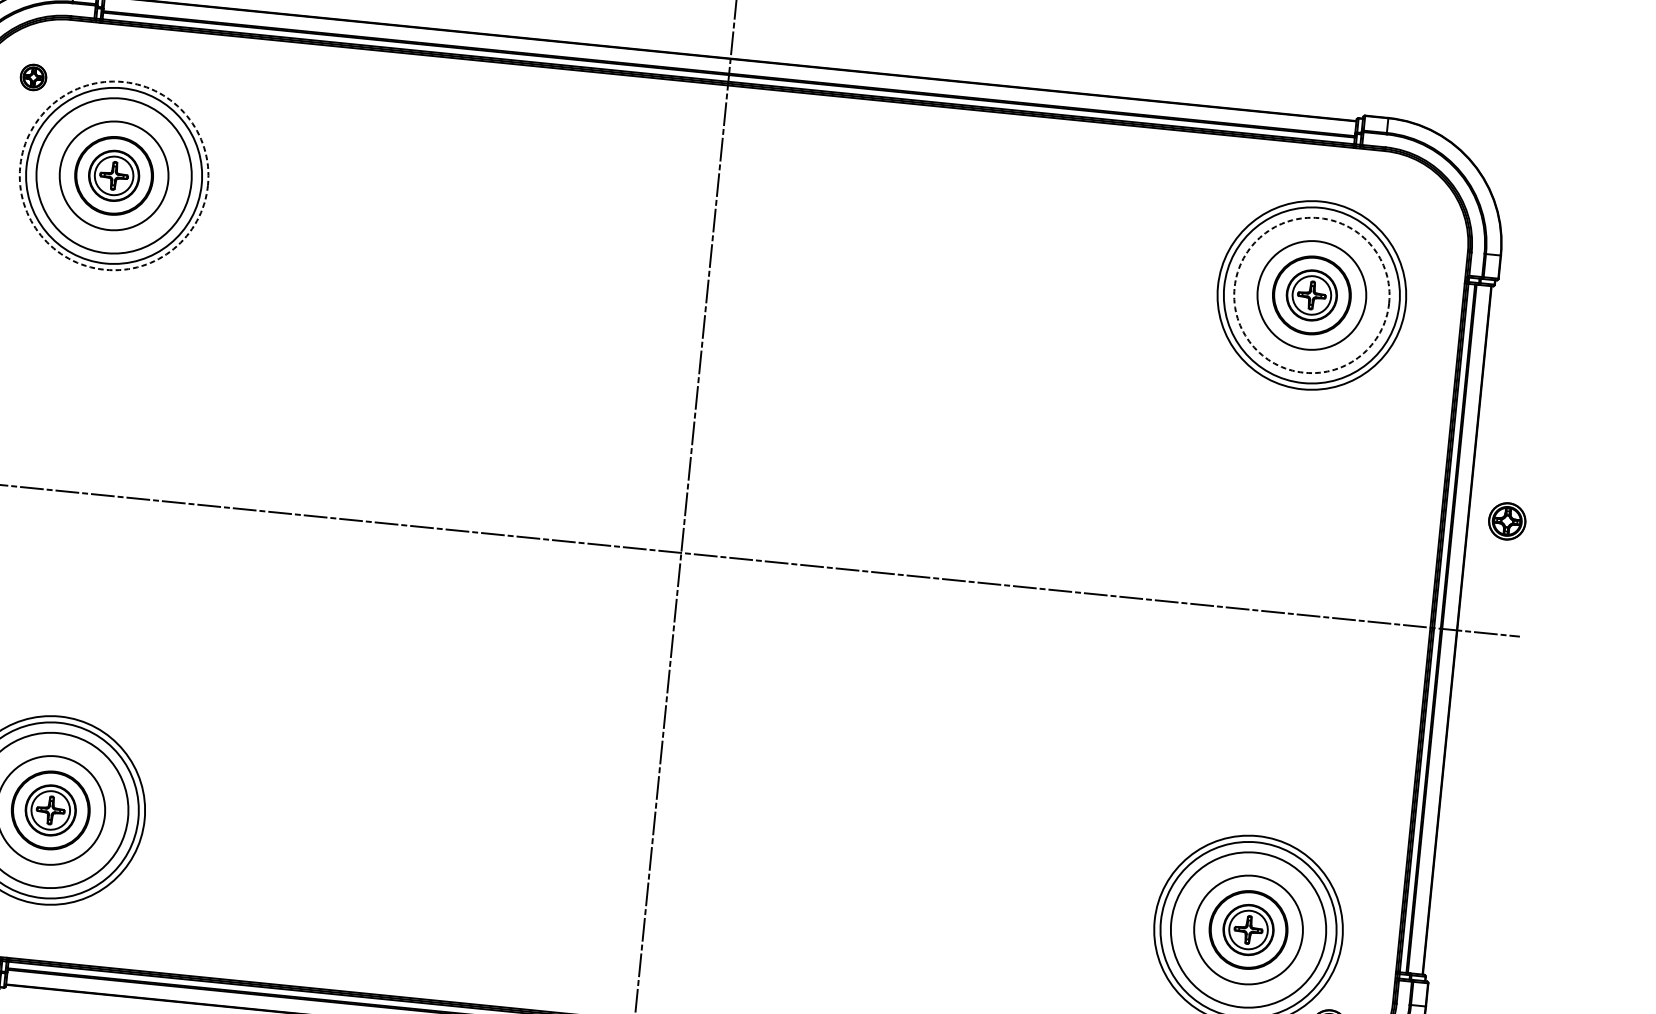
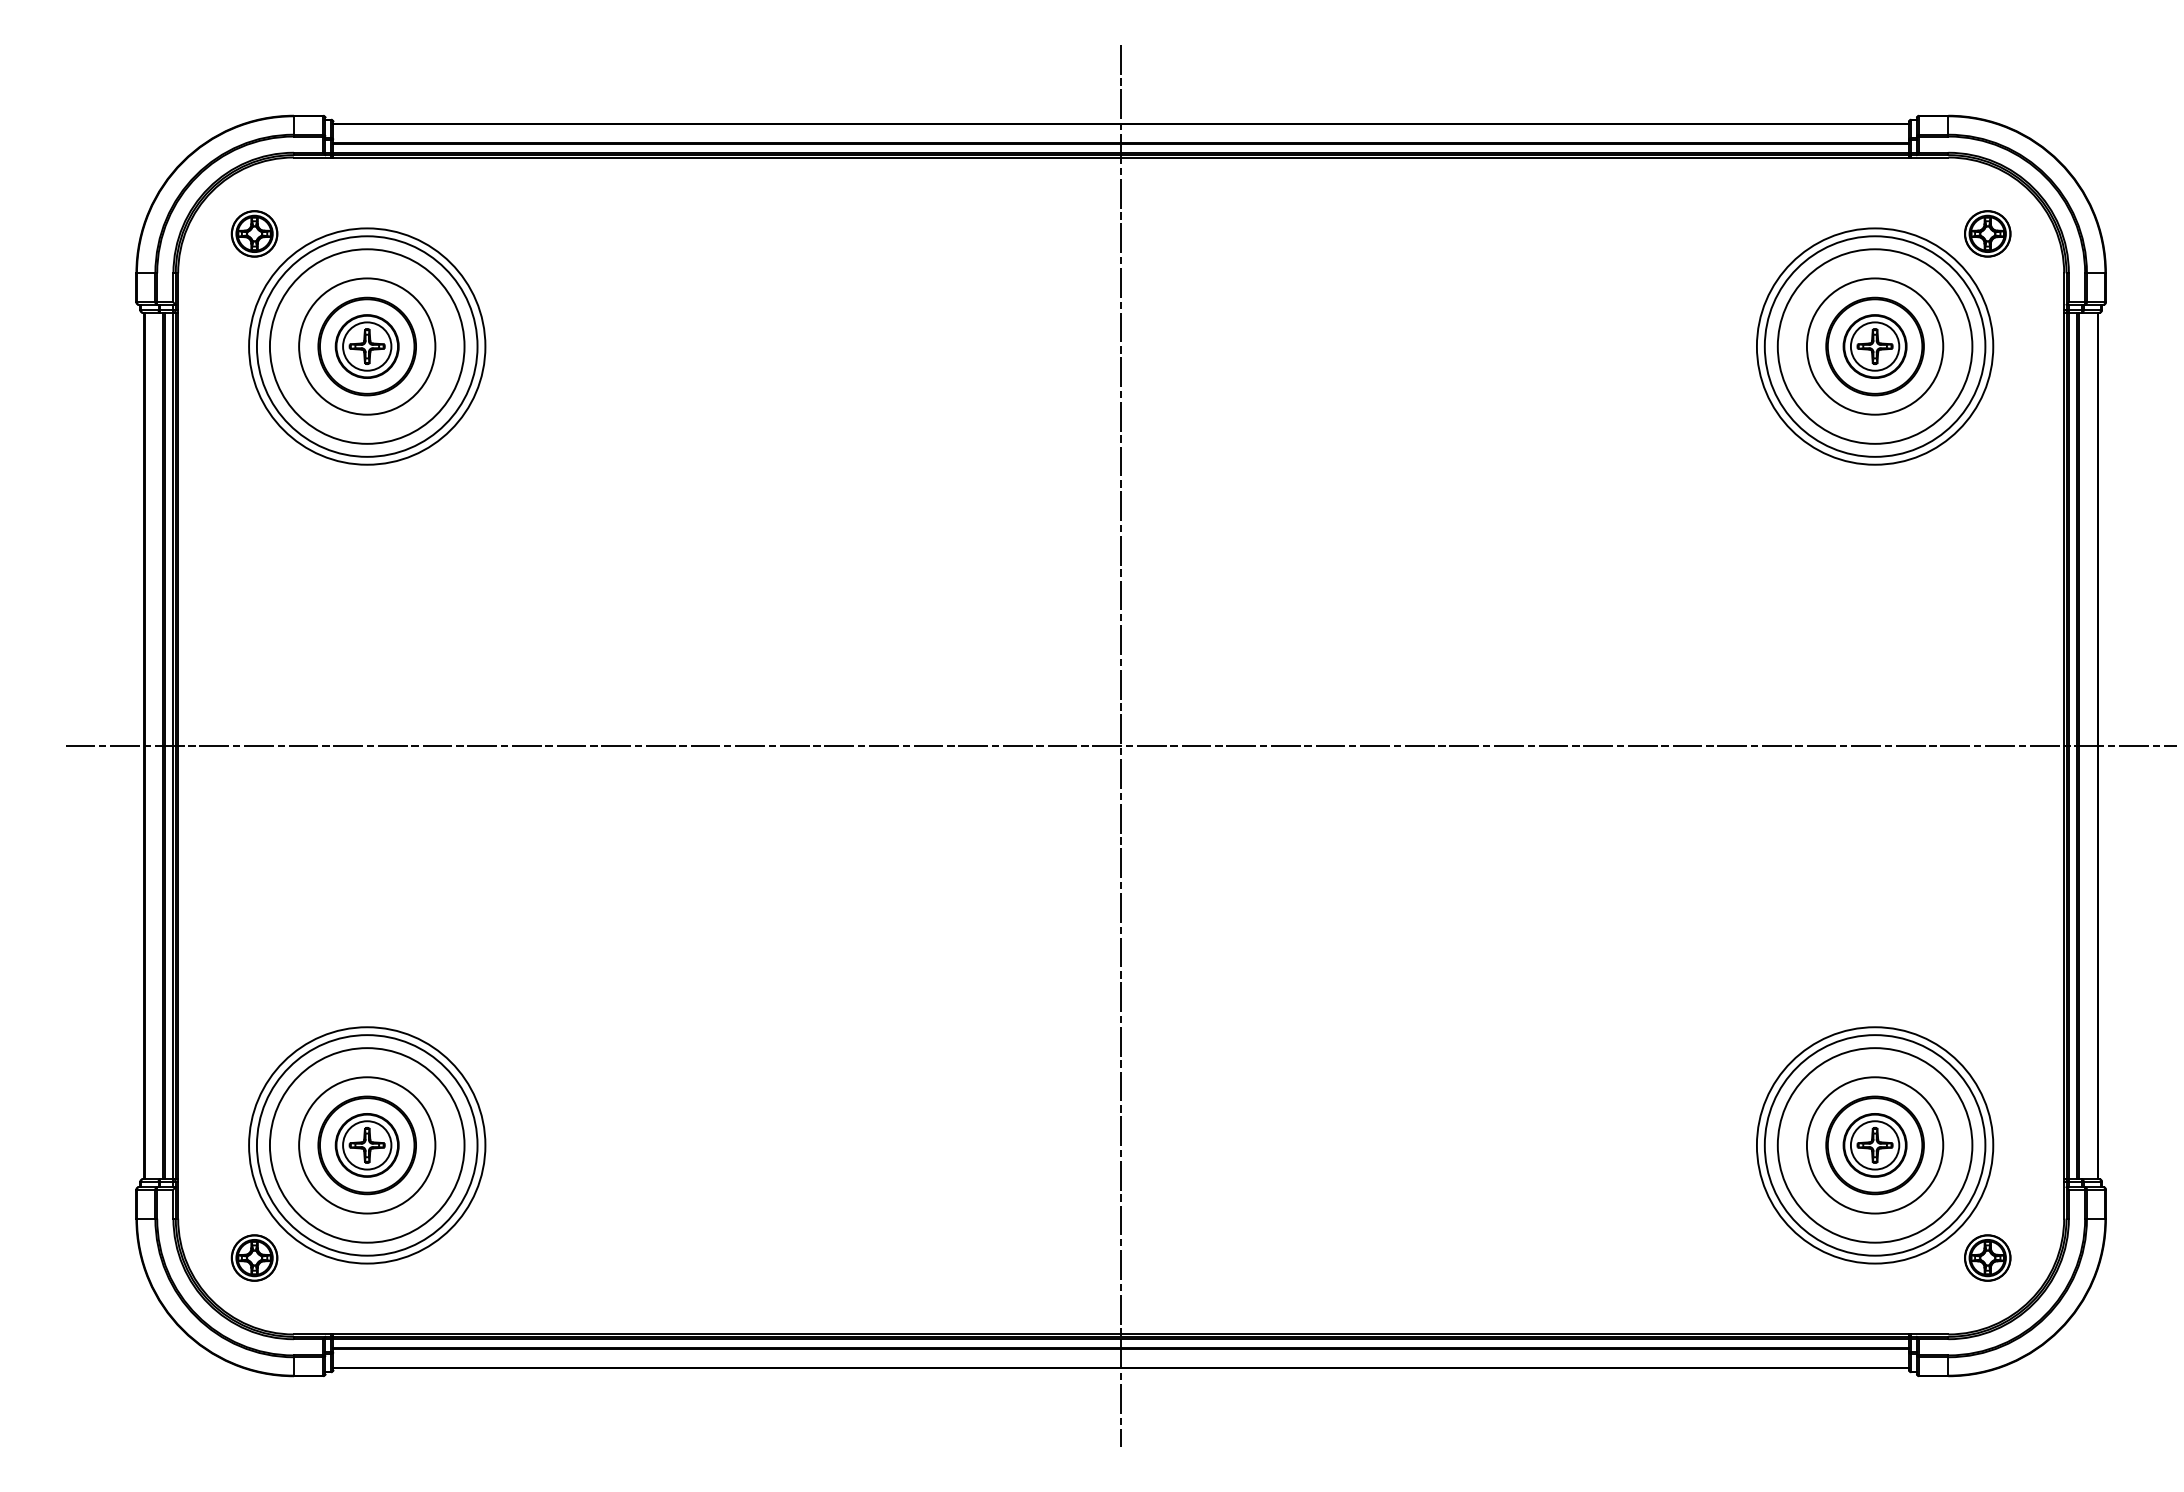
part: (33, 77) -> (254, 233), size x1.43
circle: (114, 175) -> (367, 346), dashed -> solid
circle: (1311, 295) -> (1874, 346), dashed -> solid
part: (1507, 521) -> (1987, 233), moved

